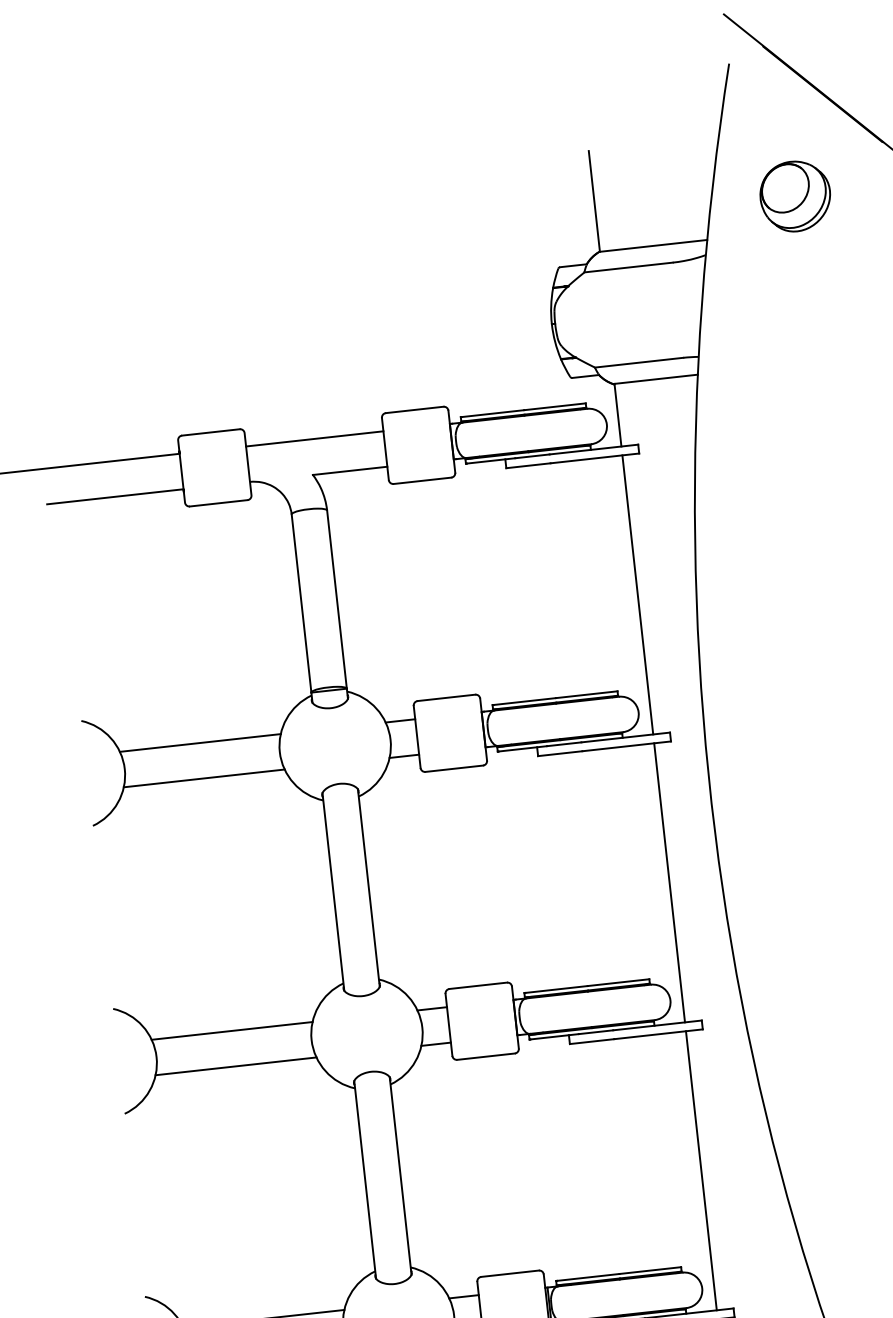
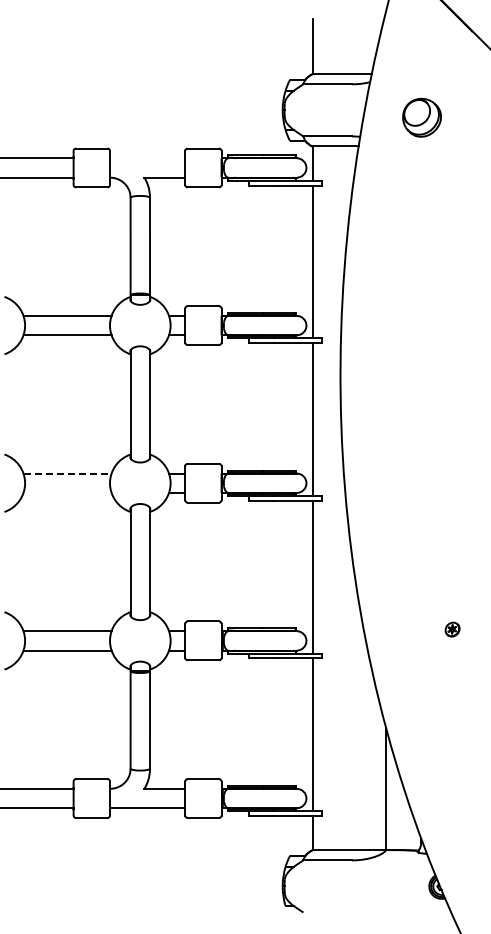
part: (794, 195) -> (421, 117), moved
line: (314, 439) -> (147, 158), removed
line: (233, 1030) -> (68, 473), solid -> dashed
line: (235, 1065) -> (67, 492), removed

